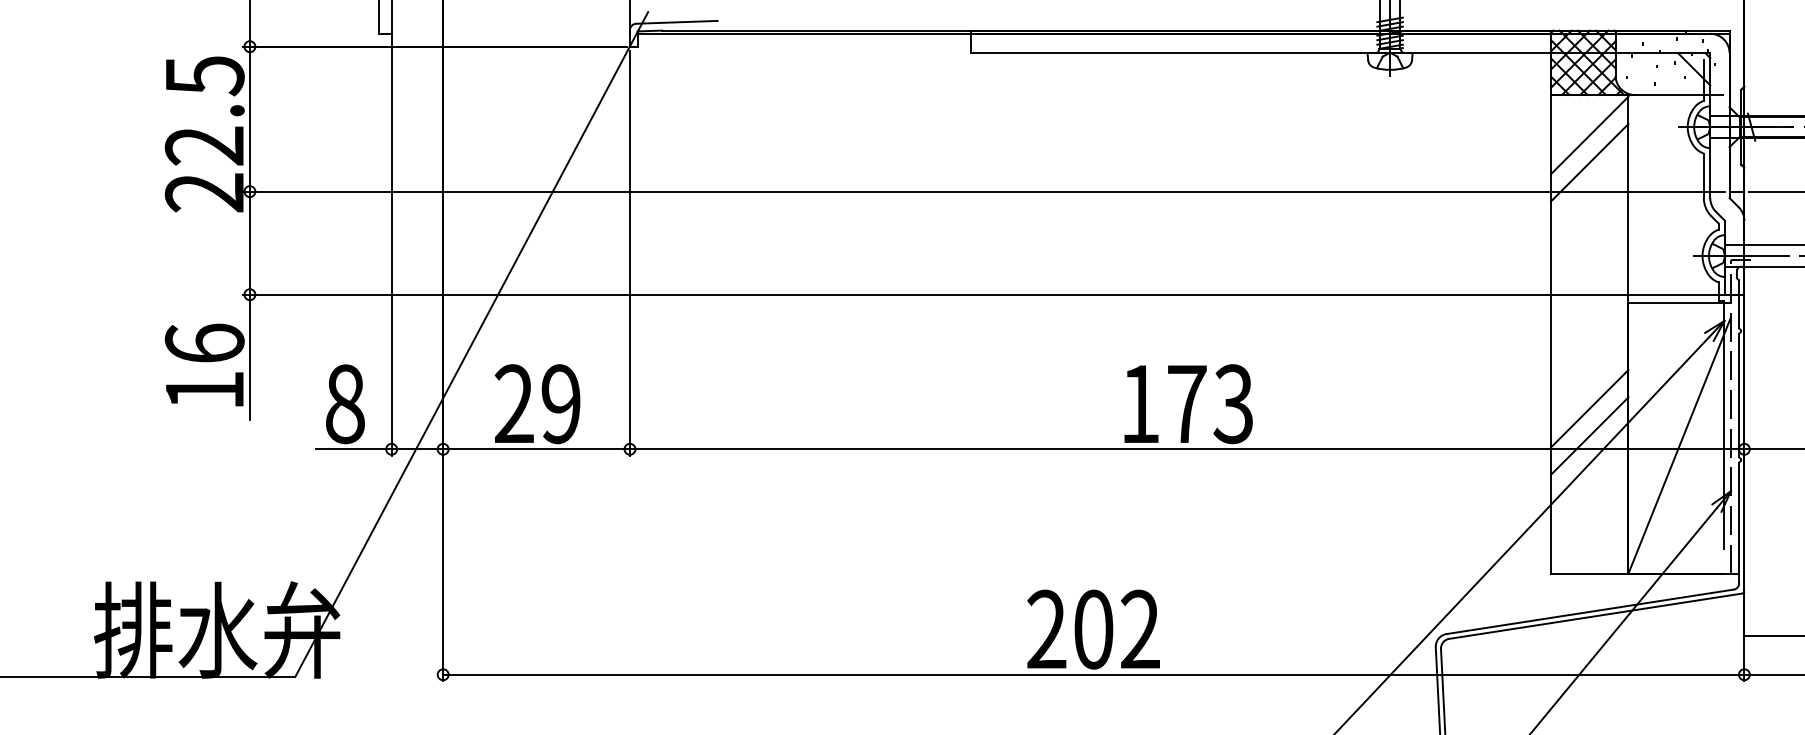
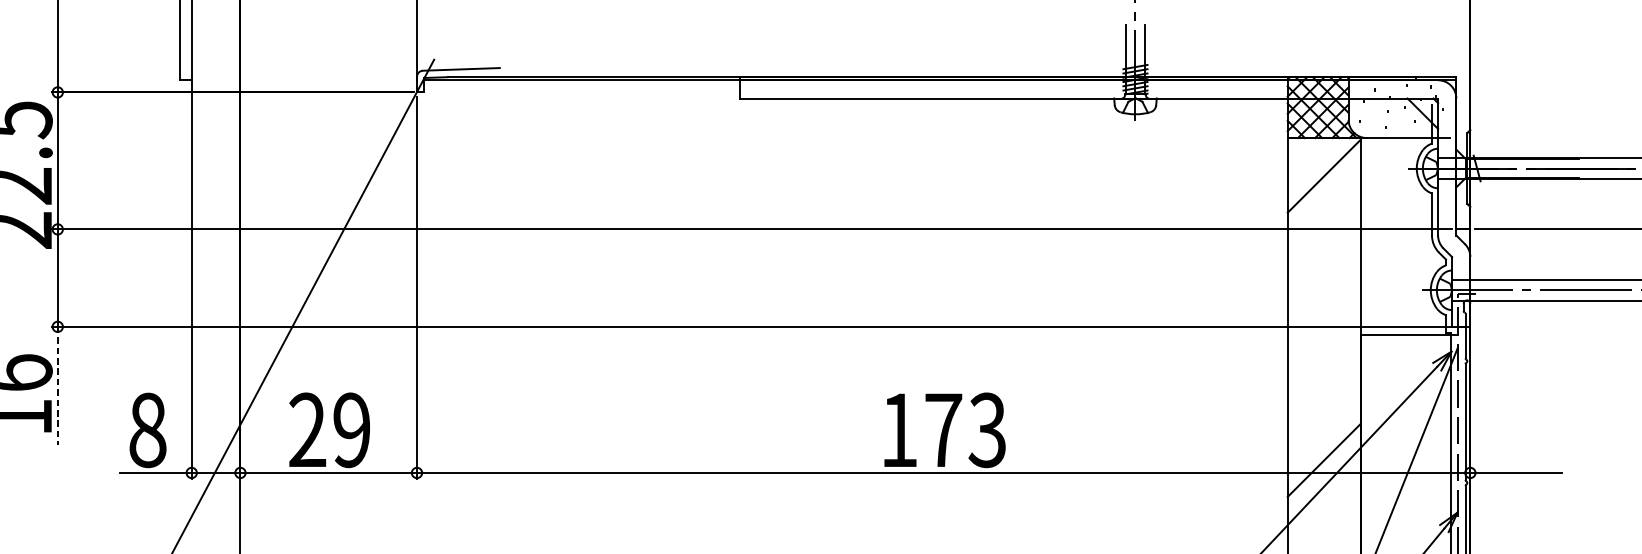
line: (1589, 162) -> (1323, 201), removed
line: (249, 357) -> (57, 386), solid -> dashed
line: (1589, 408) -> (1323, 434), removed

